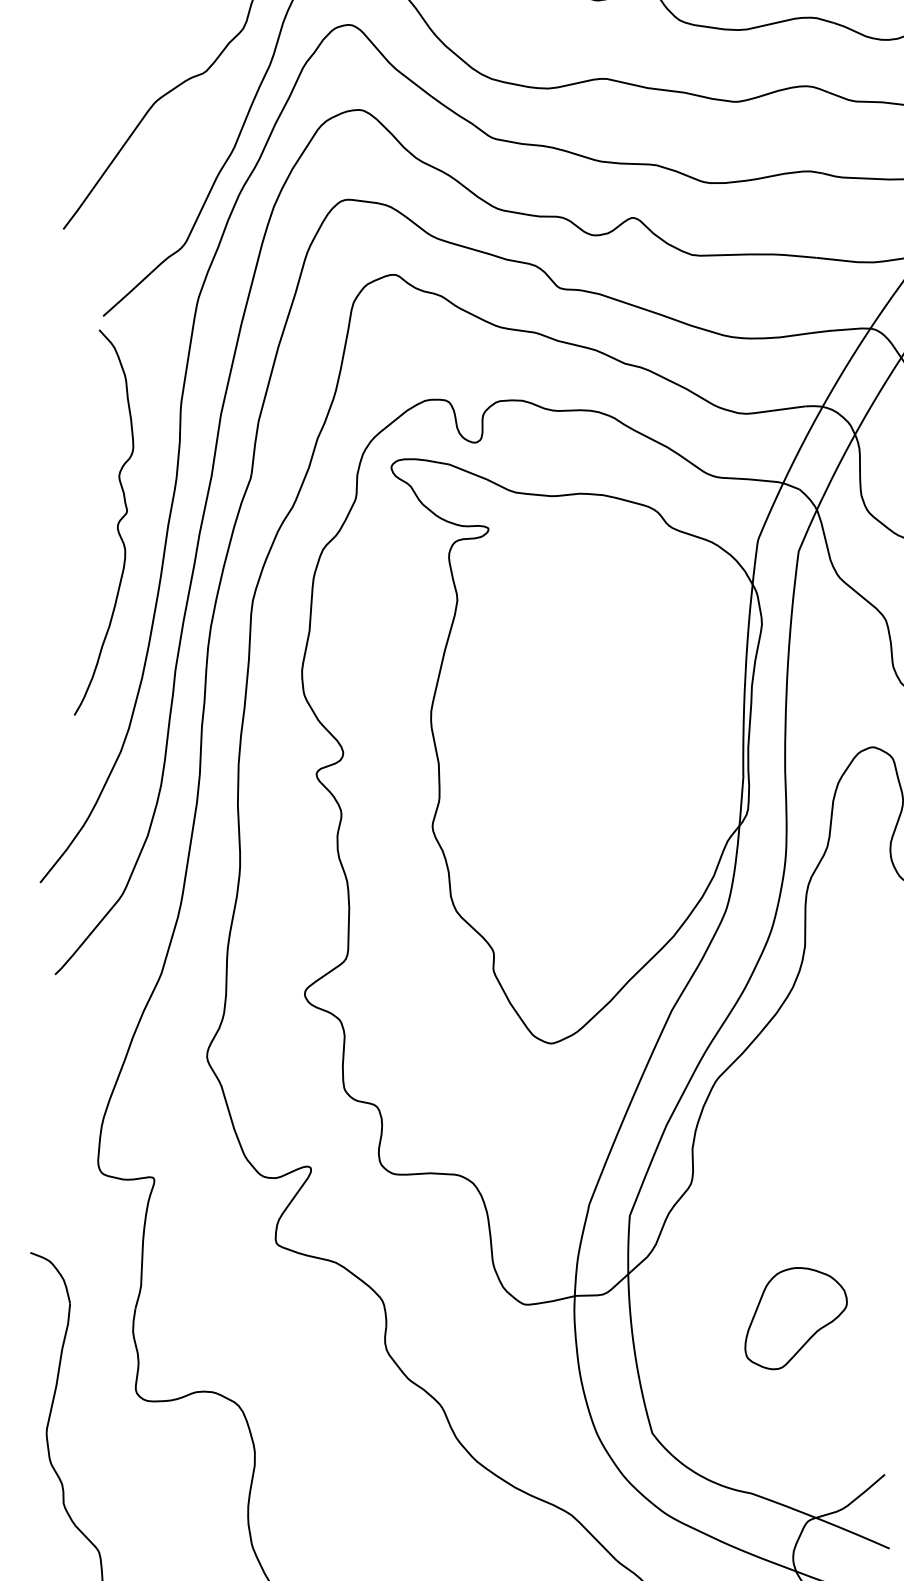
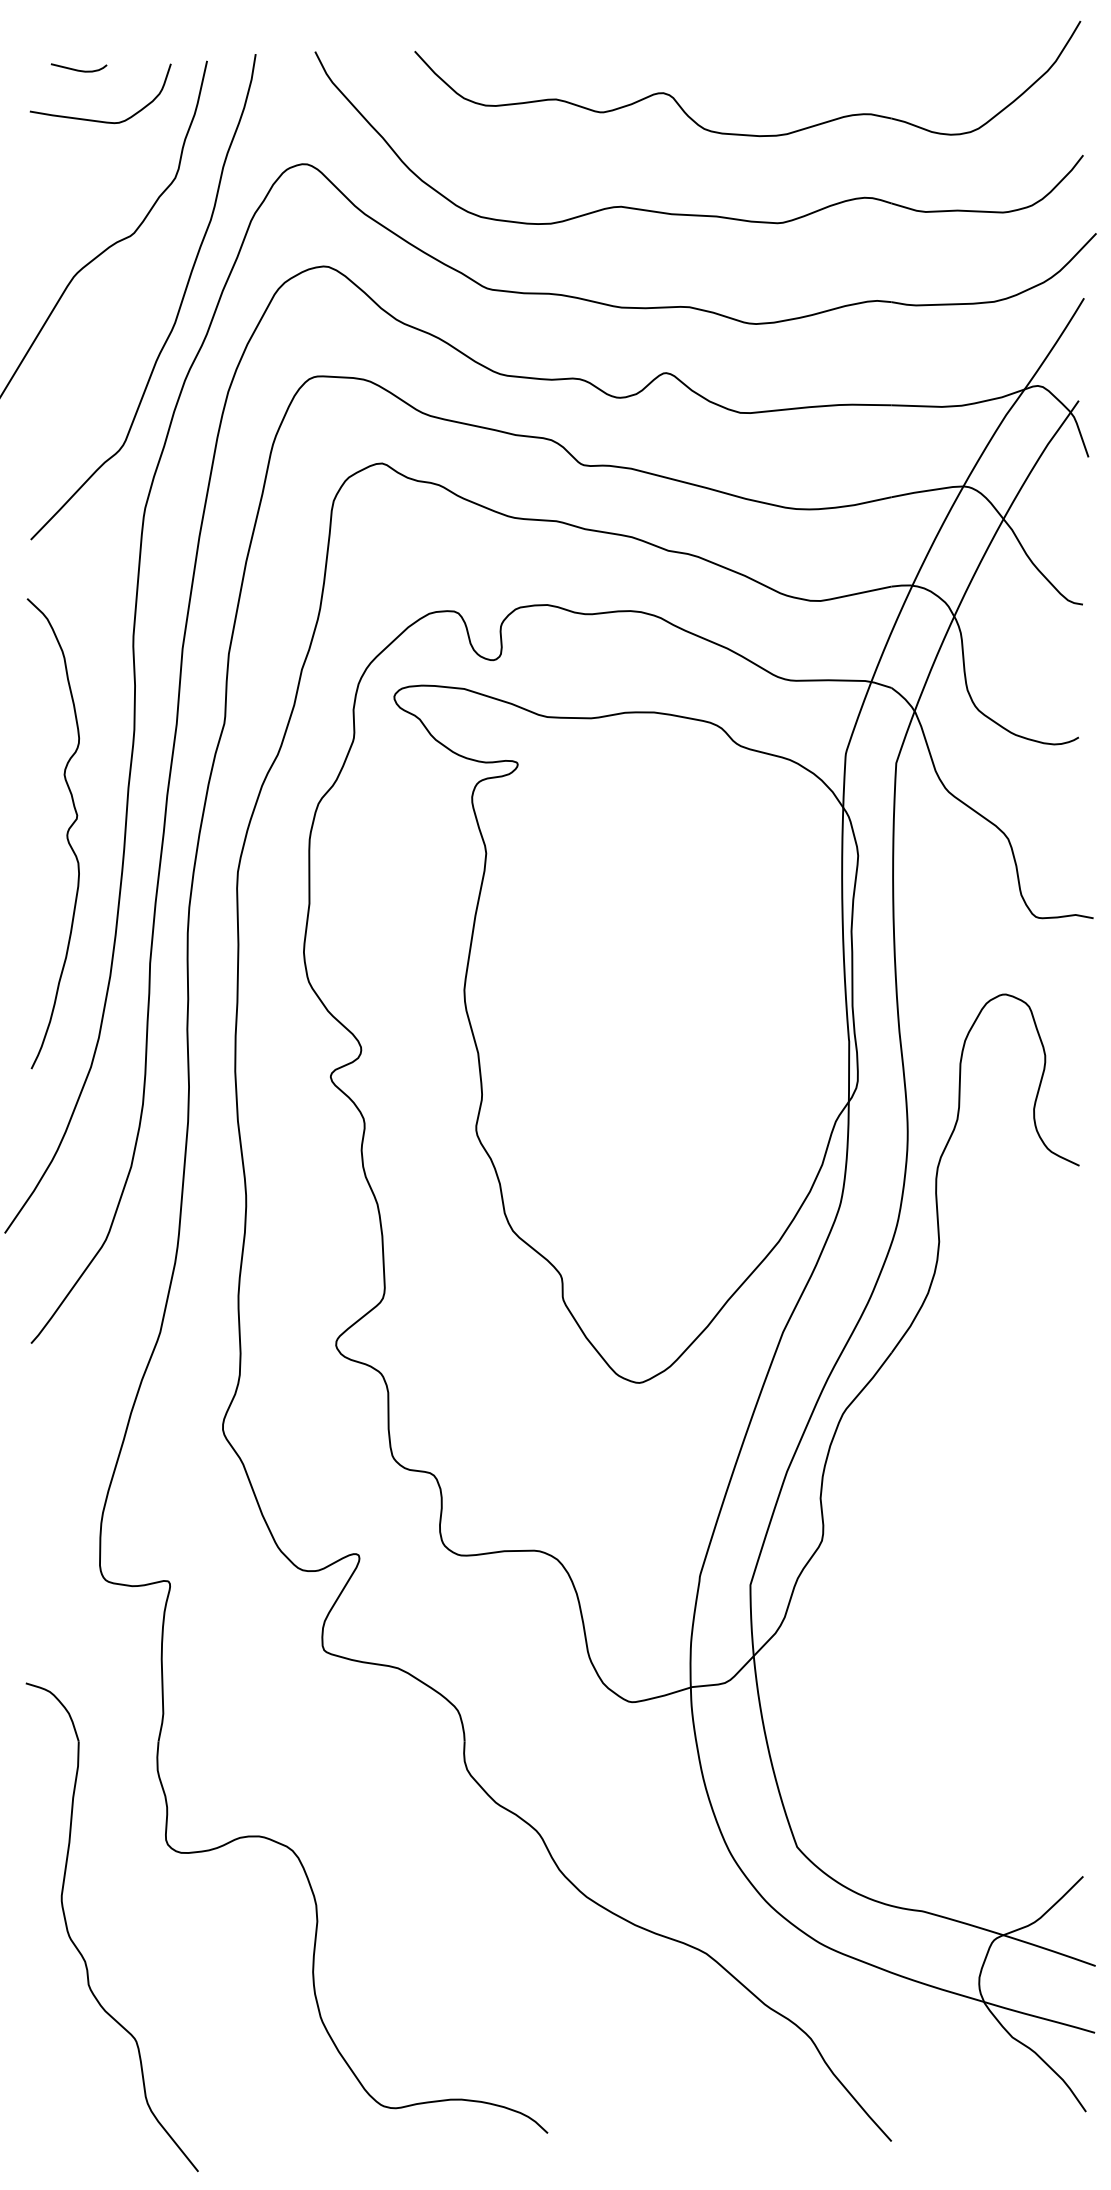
curve: (117, 524) -> (66, 833), moved
part: (796, 1318) -> (961, 1695), removed

